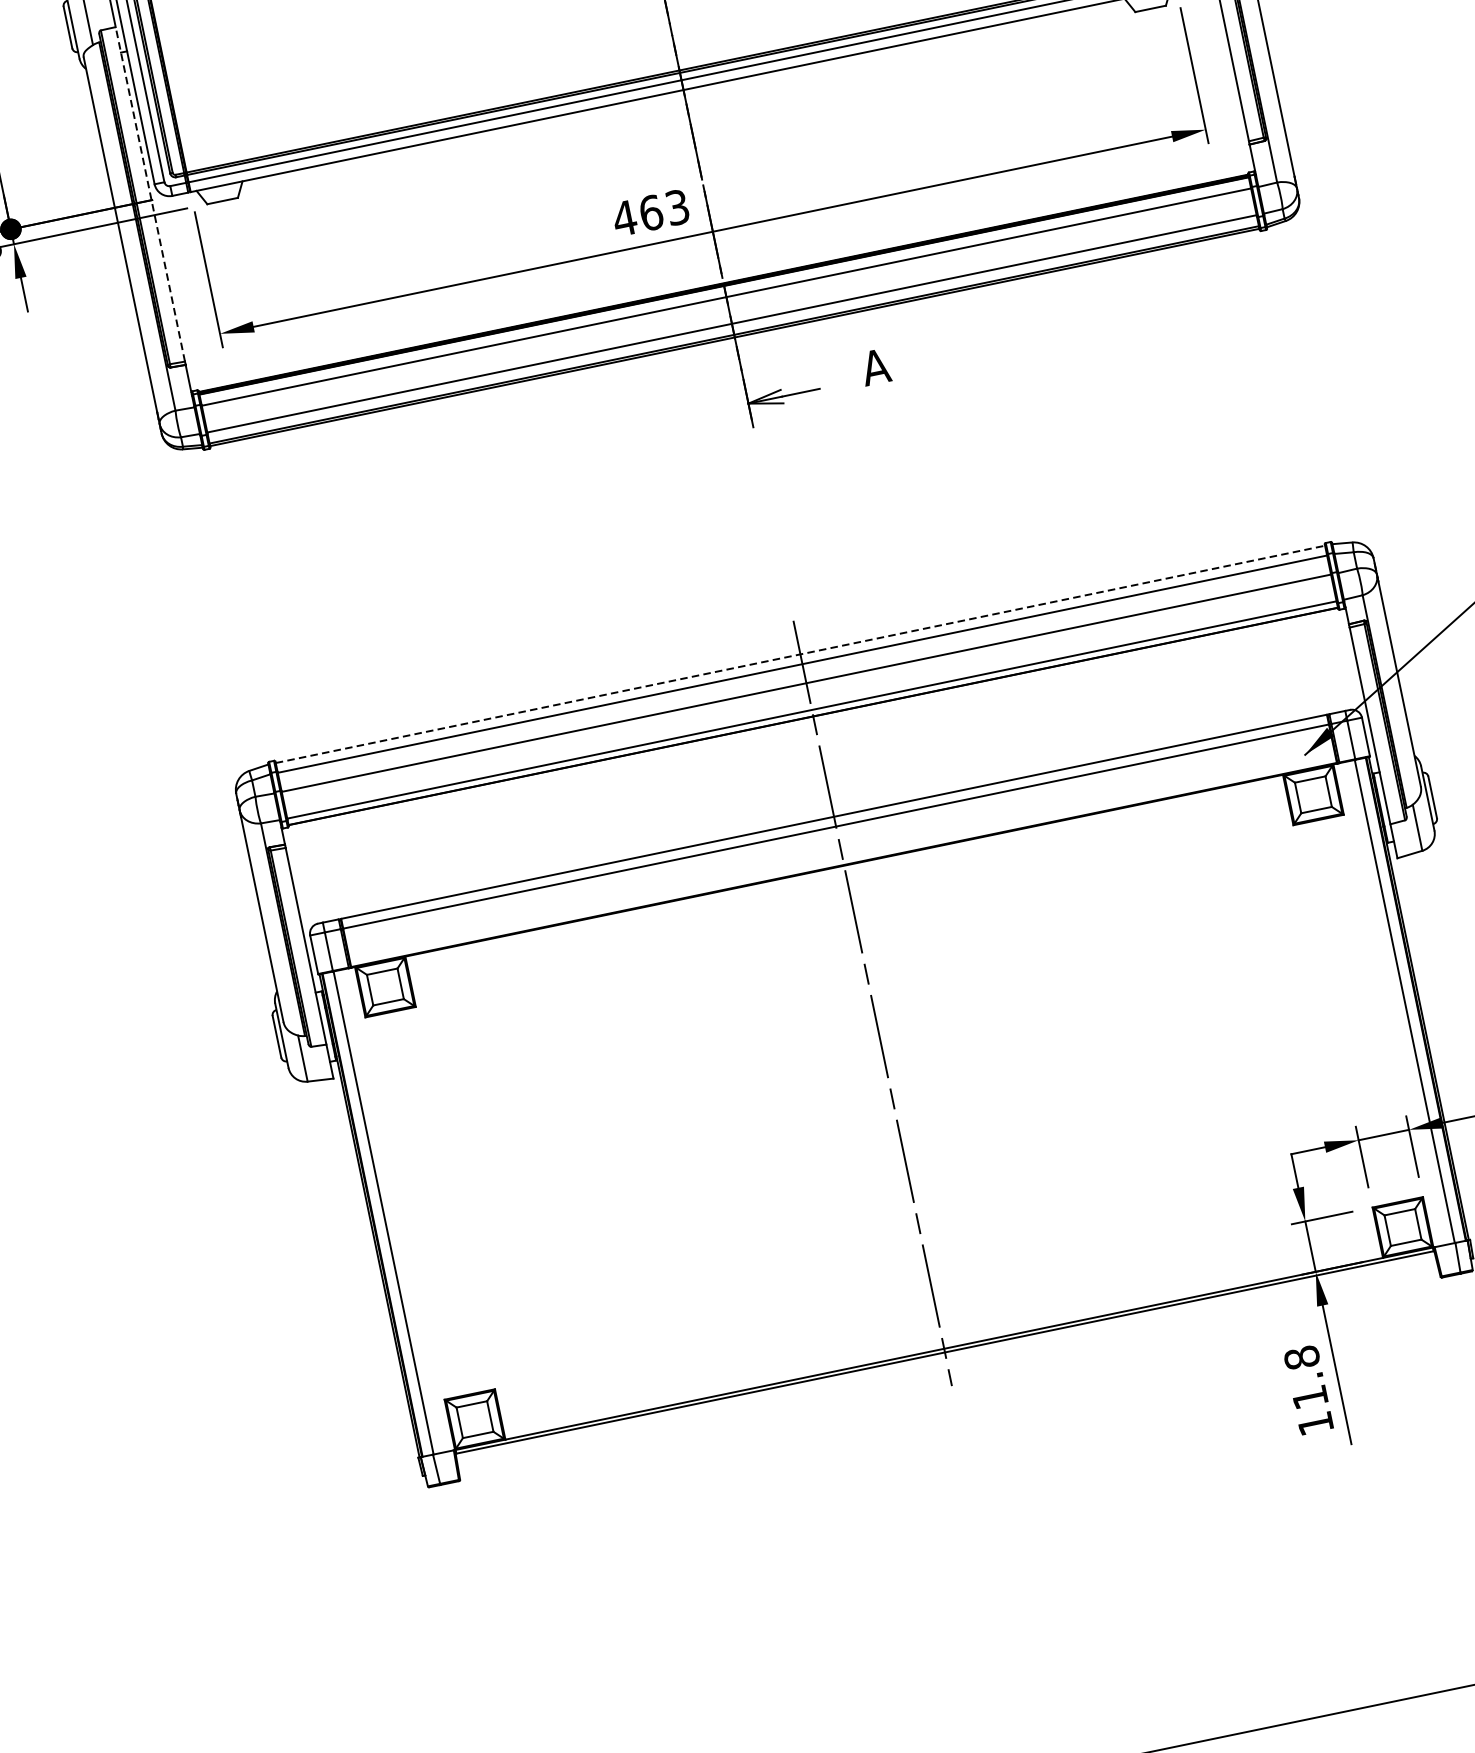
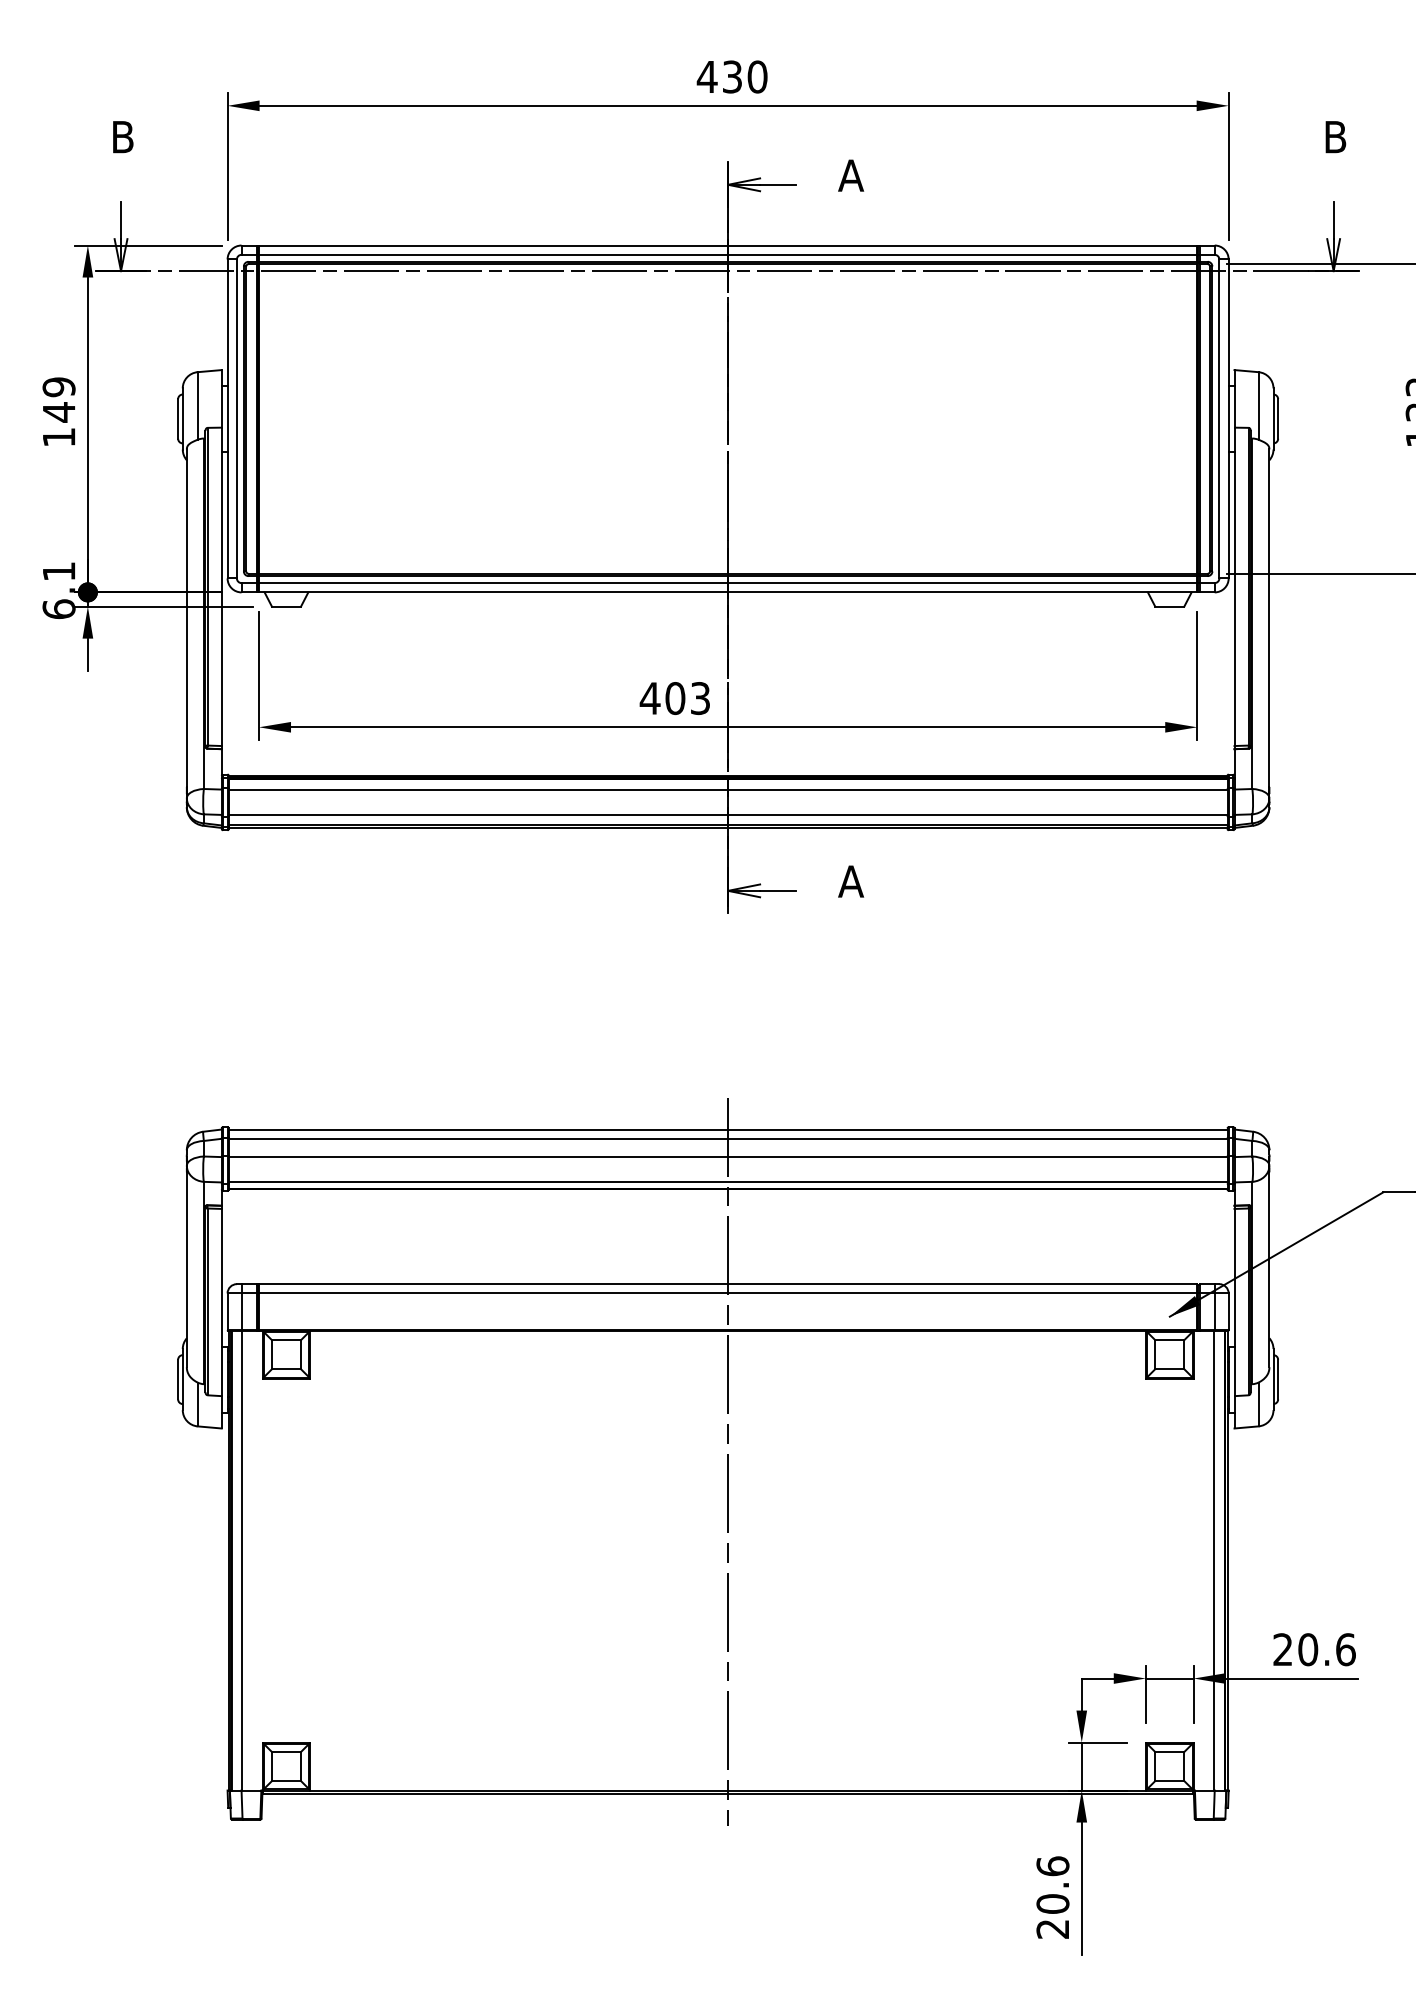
line: (149, 194) -> (221, 586), dashed -> solid
text: (651, 212) -> (675, 698), 463 -> 403
line: (800, 654) -> (728, 1129), dashed -> solid
text: (1308, 1390) -> (1052, 1897), 11.8 -> 20.6

